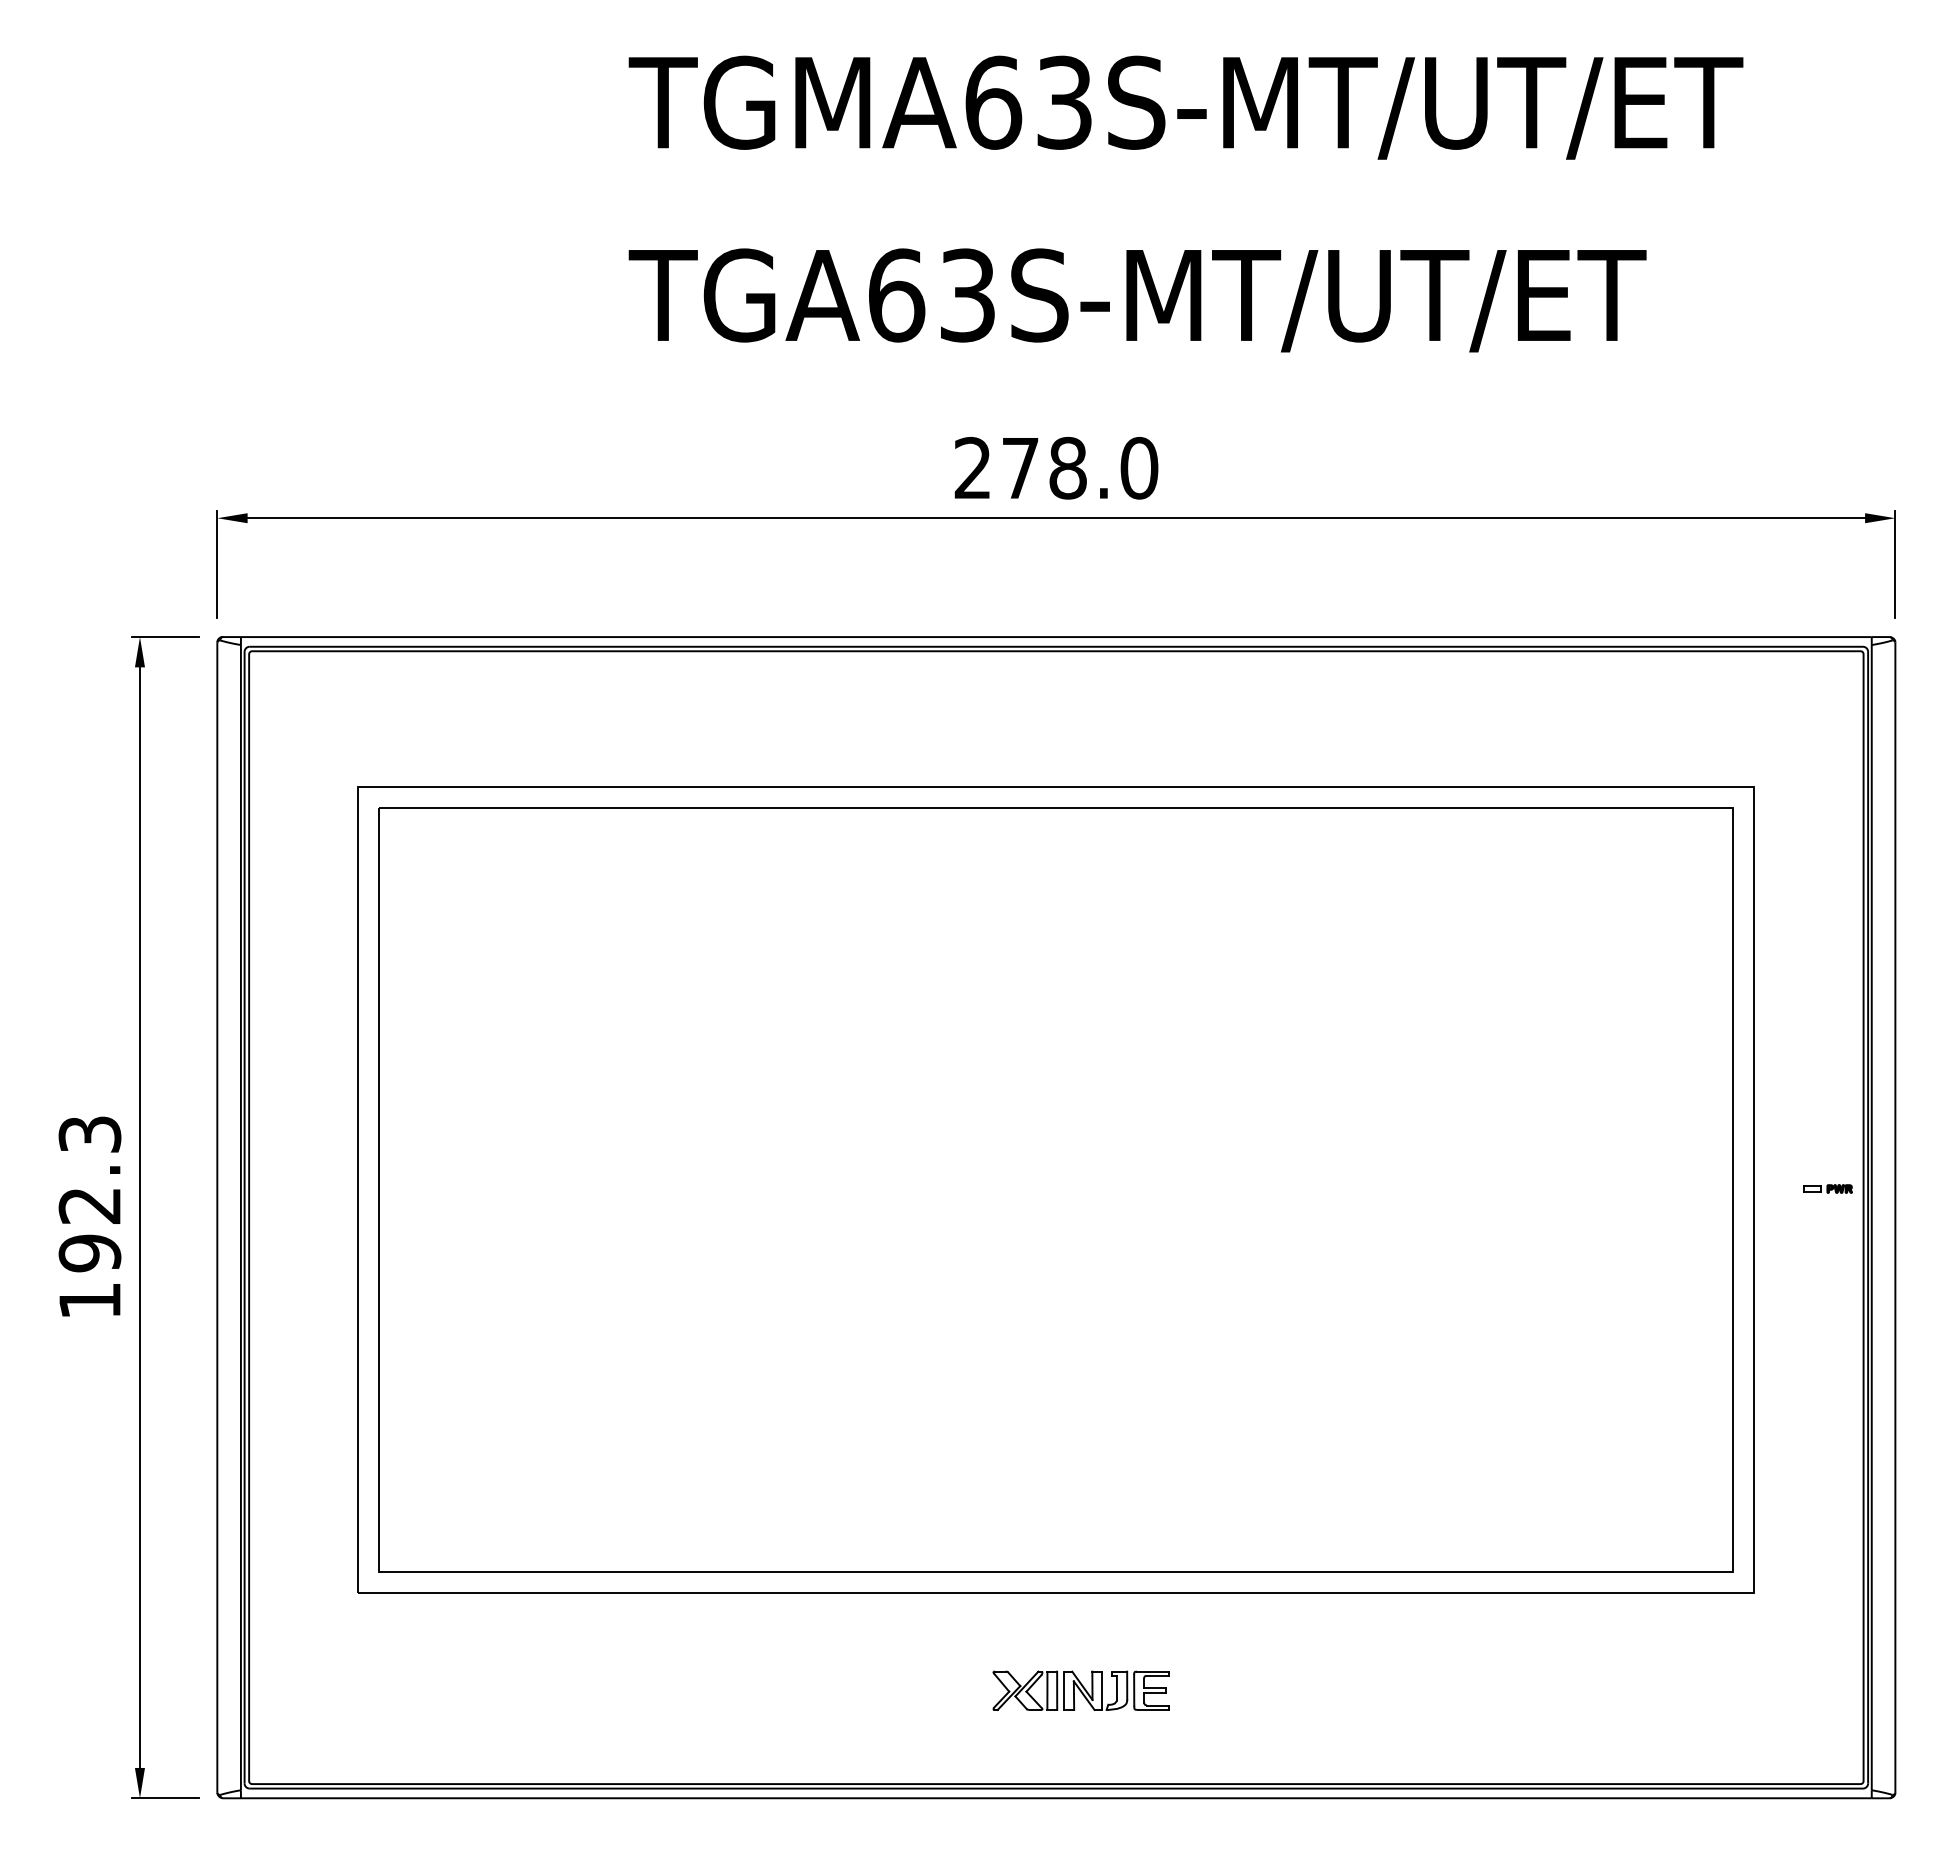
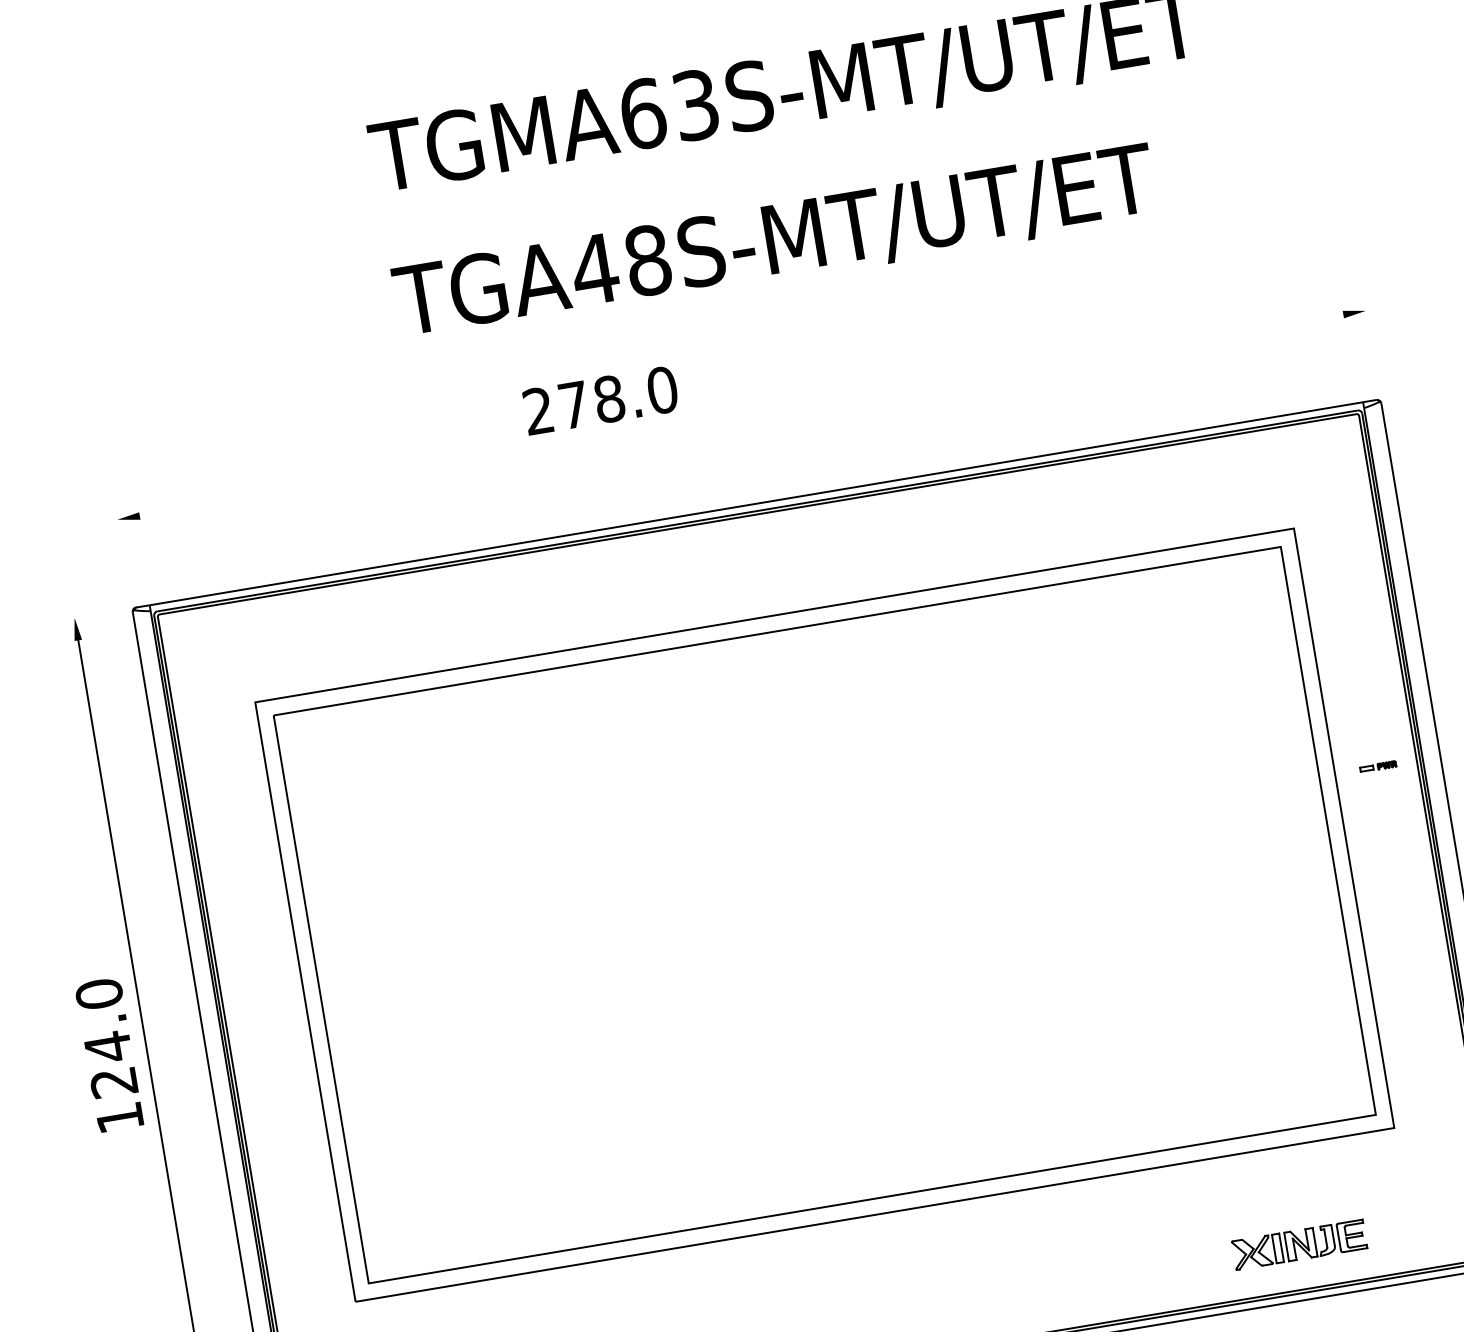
text: (931, 295) -> (620, 265), TGA63S-MT/UT/ET -> TGA48S-MT/UT/ET
text: (1056, 467) -> (600, 400), moved
line: (1056, 518) -> (741, 415), removed
line: (217, 564) -> (123, 554), removed
line: (1895, 564) -> (1371, 345), removed
line: (165, 637) -> (93, 614), removed
part: (1827, 1188) -> (1377, 766), moved
text: (89, 1193) -> (106, 1038), 192.3 -> 124.0
part: (1080, 1690) -> (1298, 1244), moved

